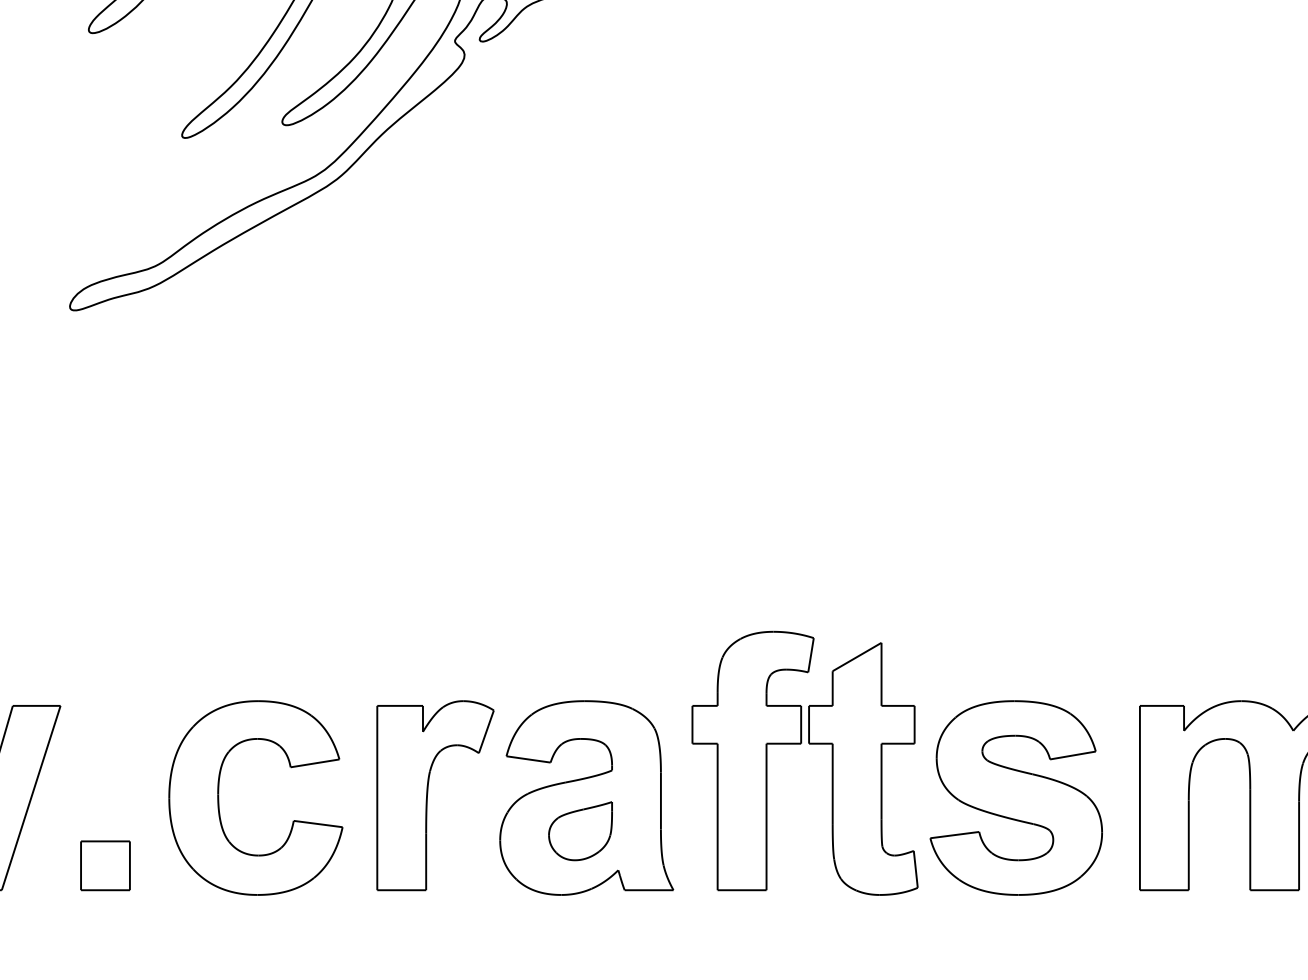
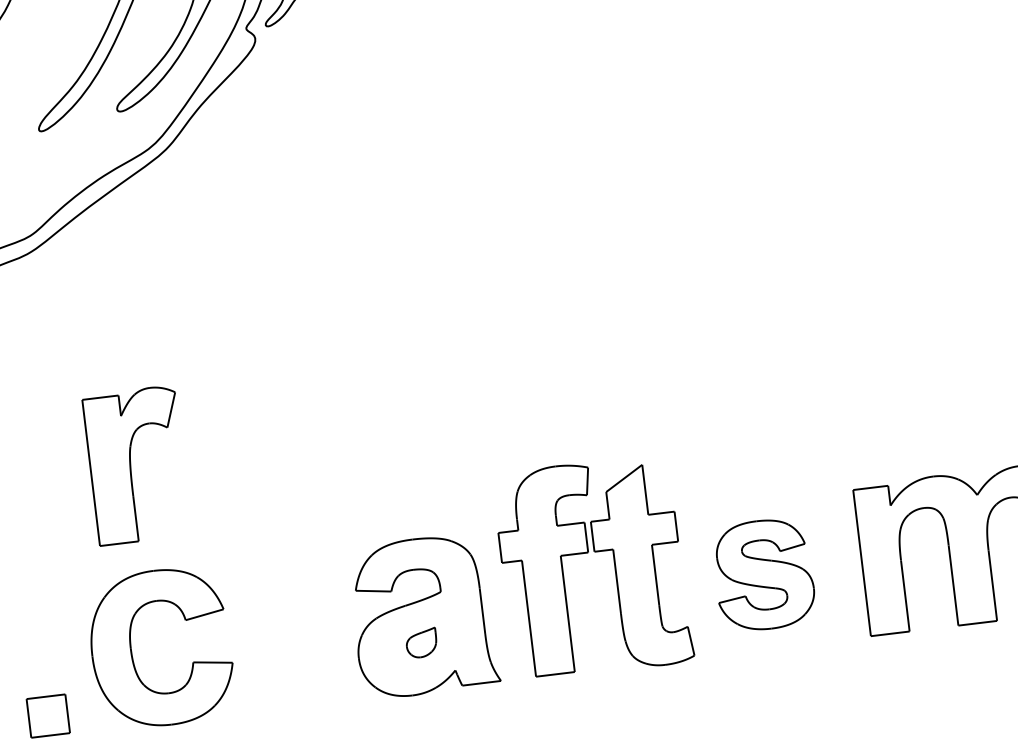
part: (428, 793) -> (131, 464), moved
part: (1015, 797) -> (763, 574), size x0.7
part: (580, 831) -> (421, 643), size x0.6

